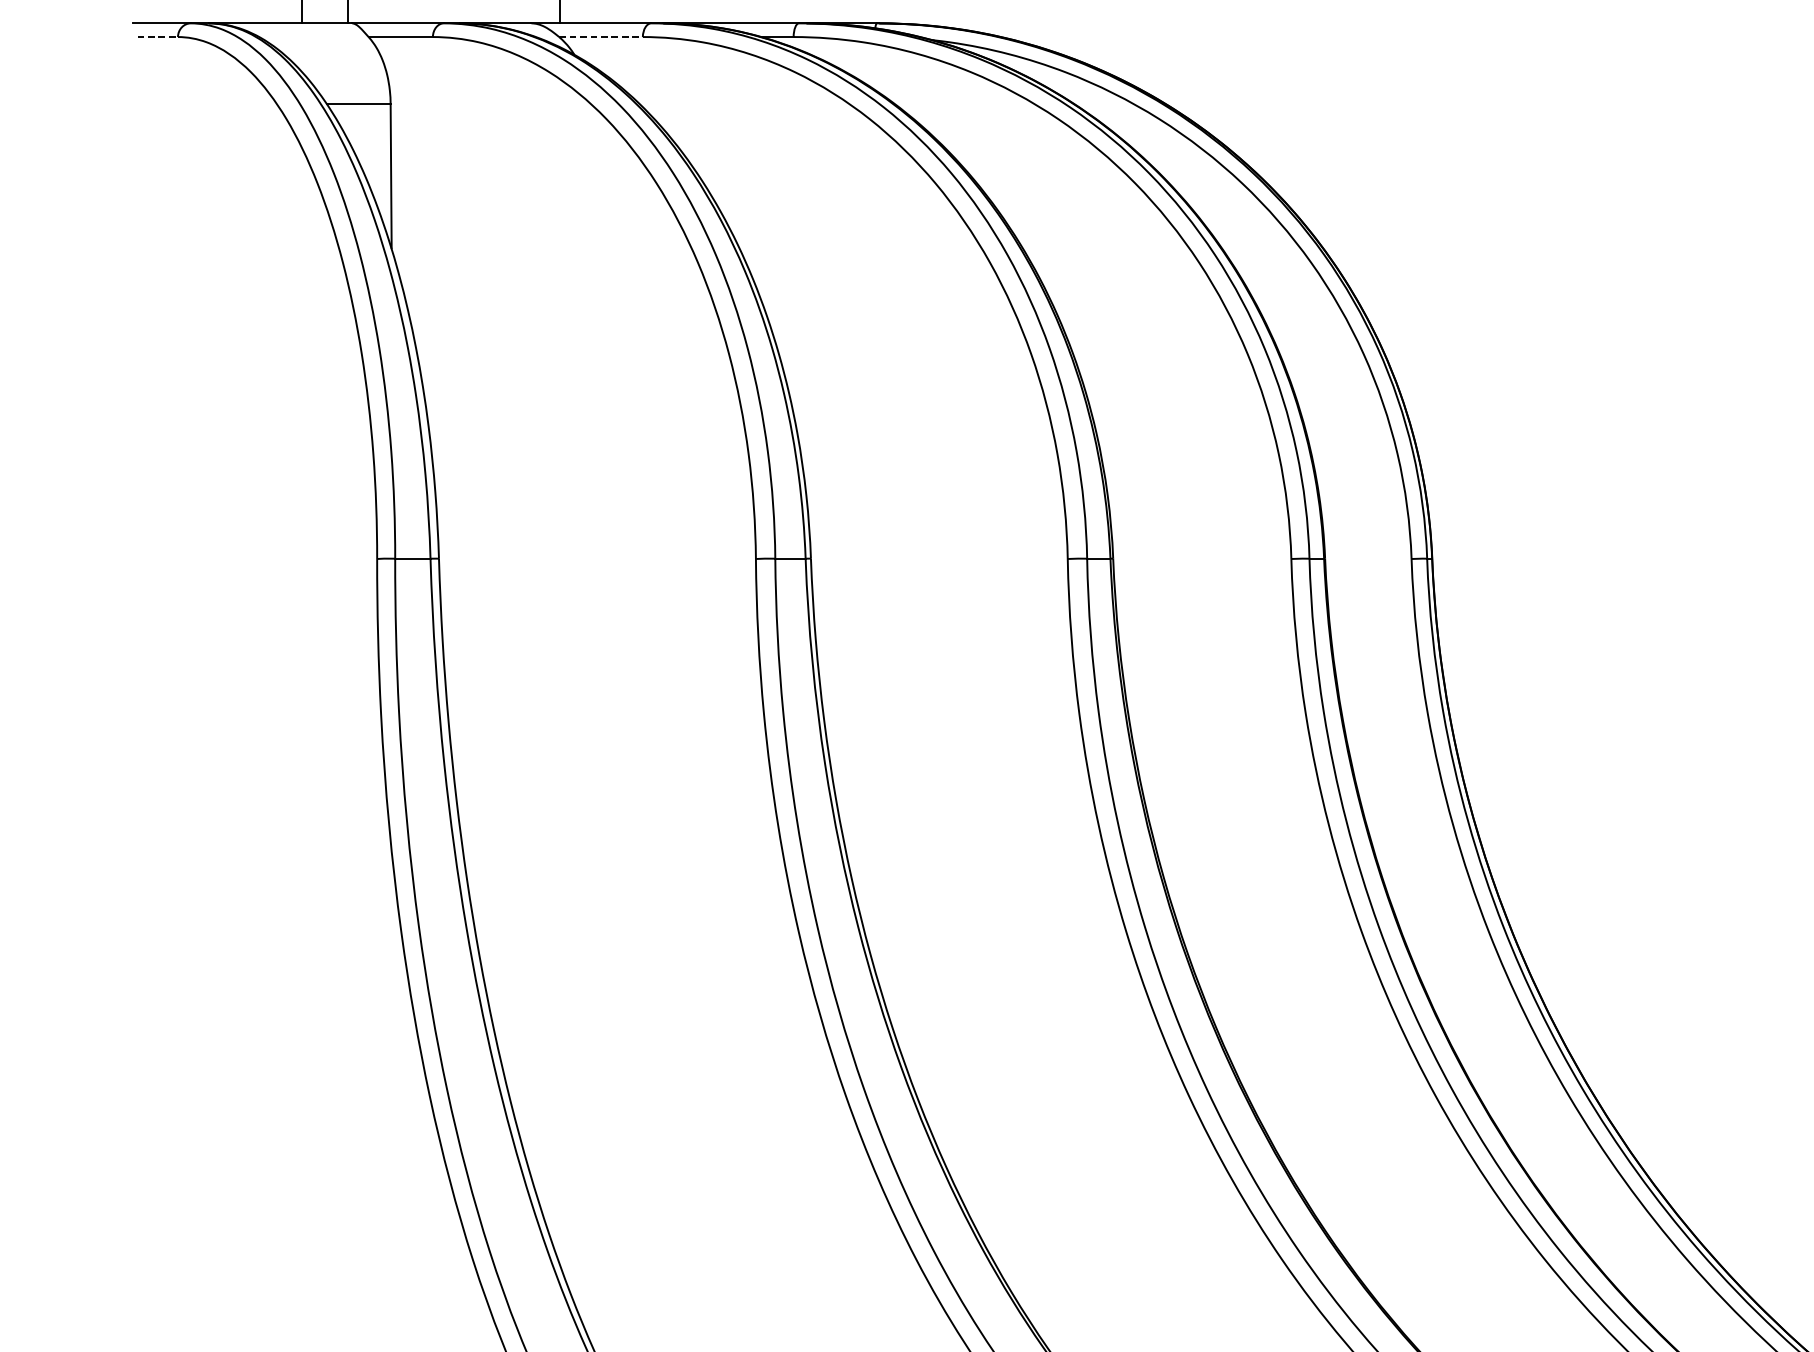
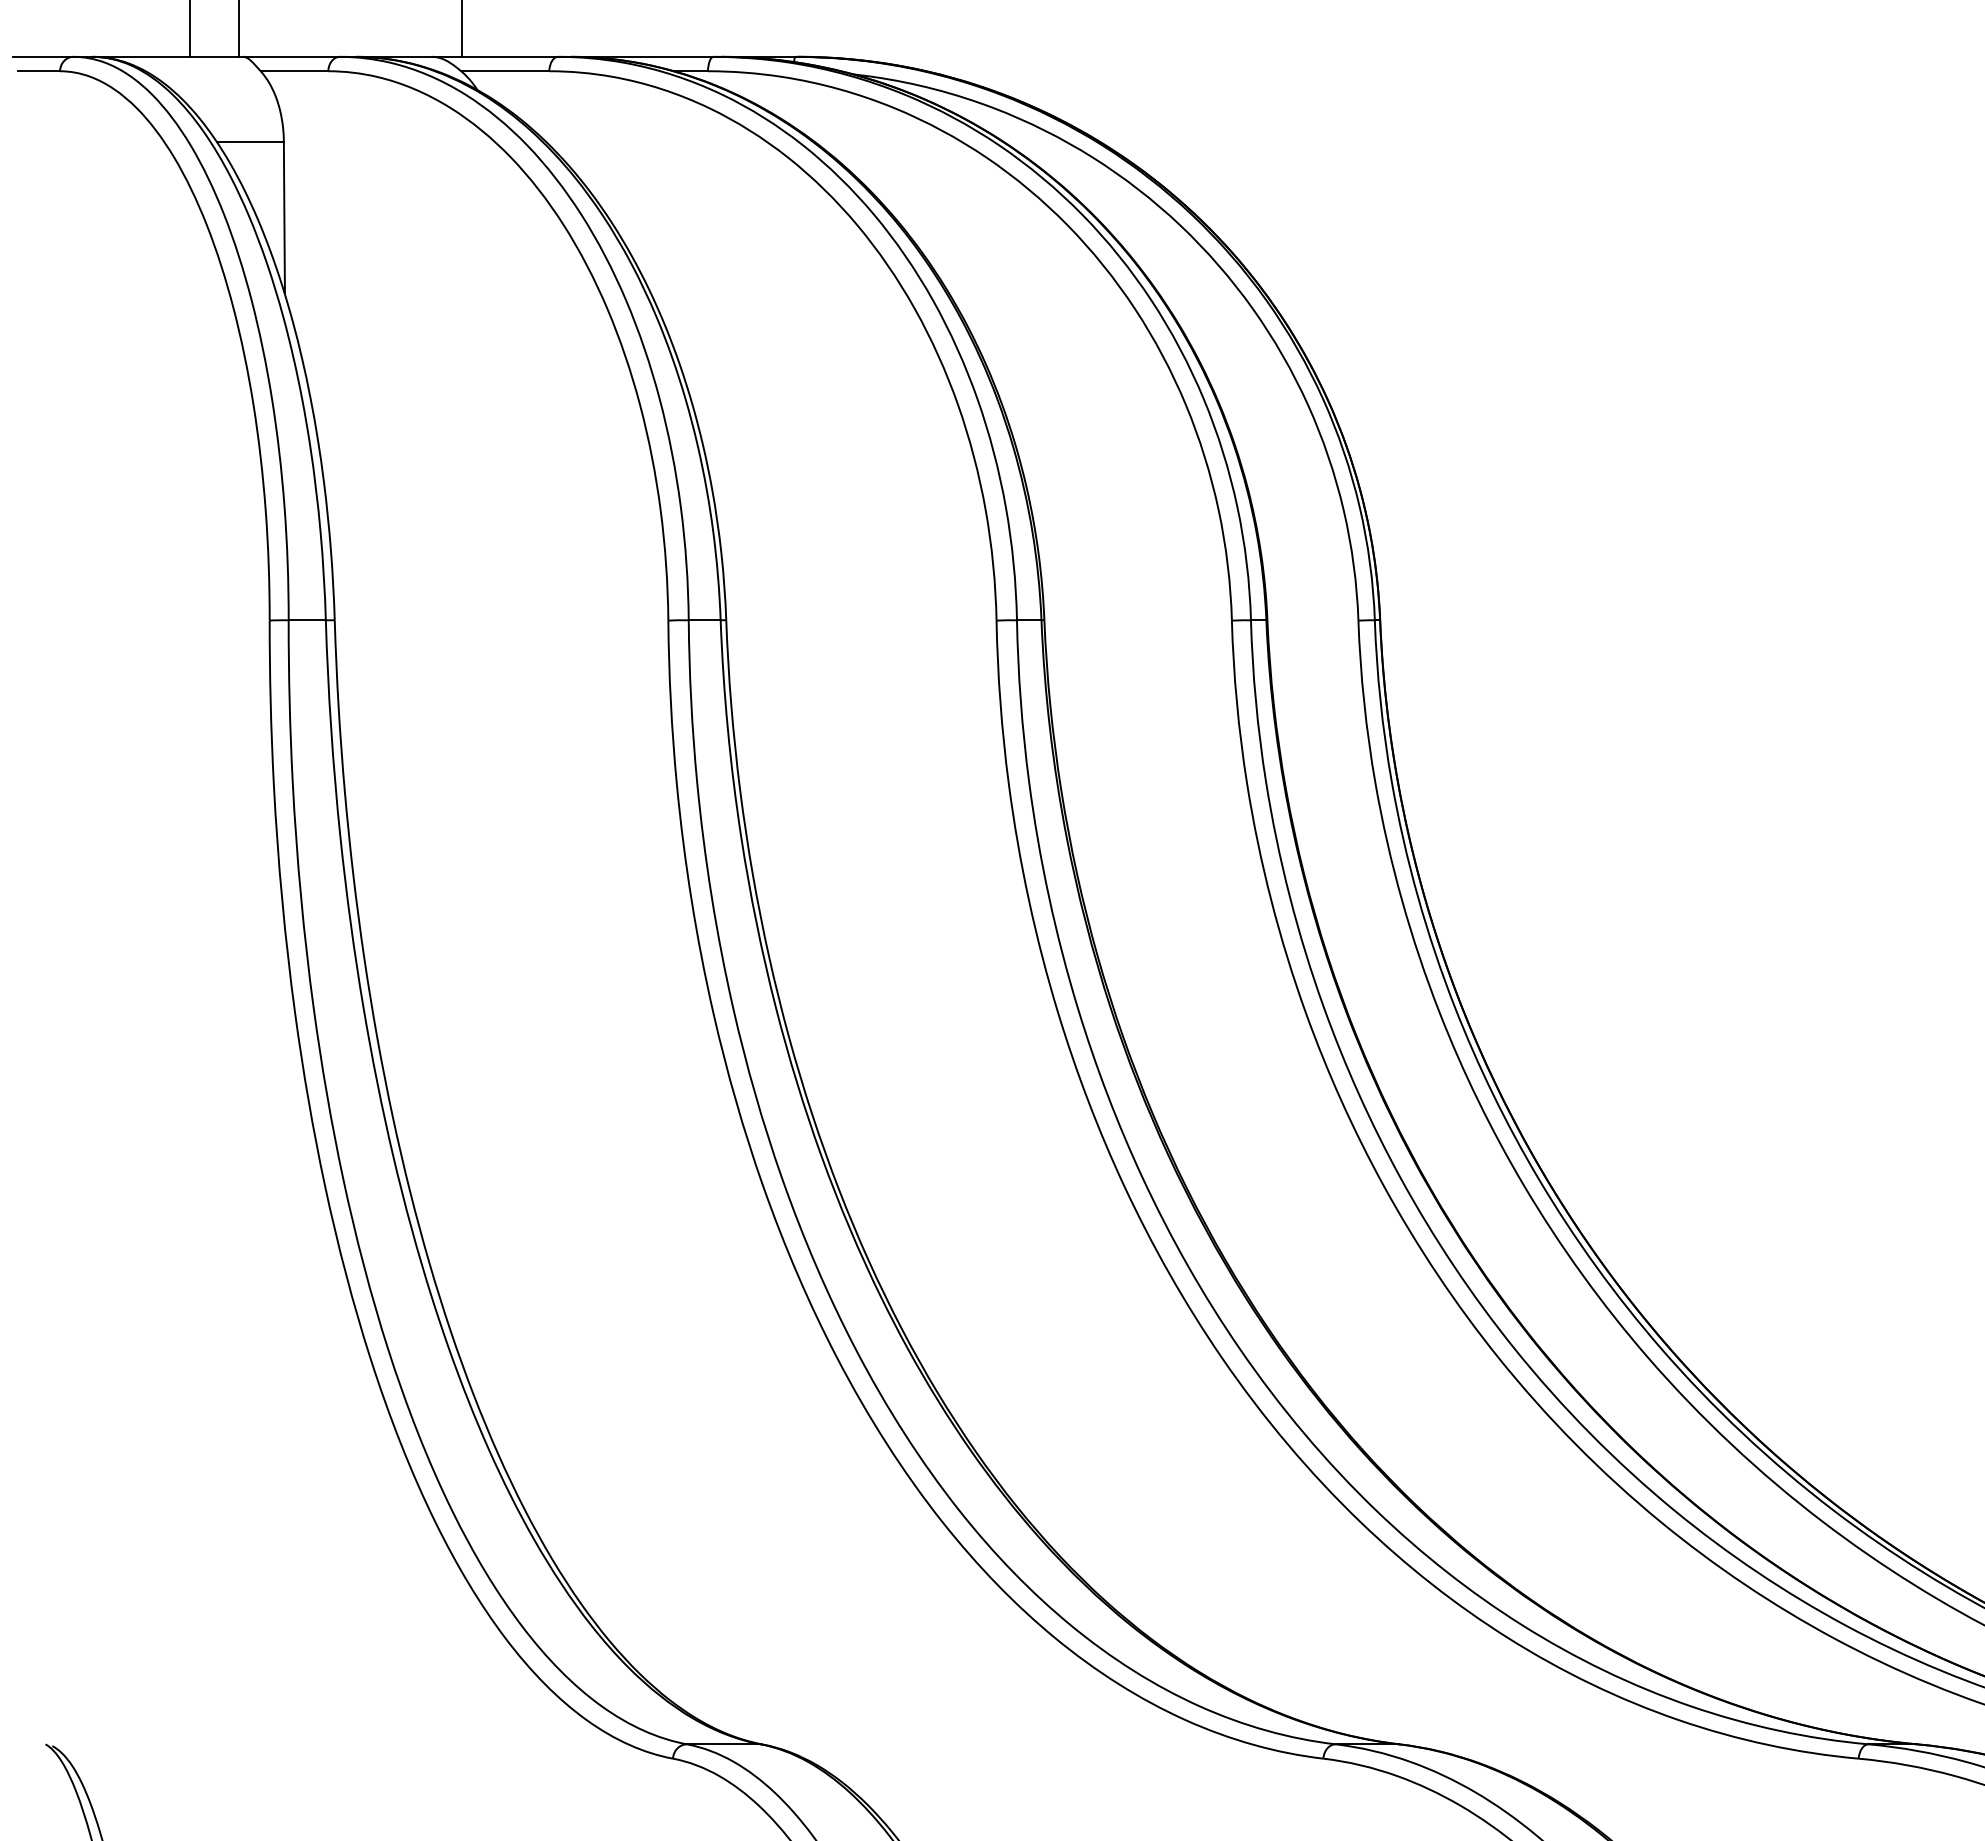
line: (158, 37) -> (39, 71), dashed -> solid
line: (601, 37) -> (505, 71), dashed -> solid

